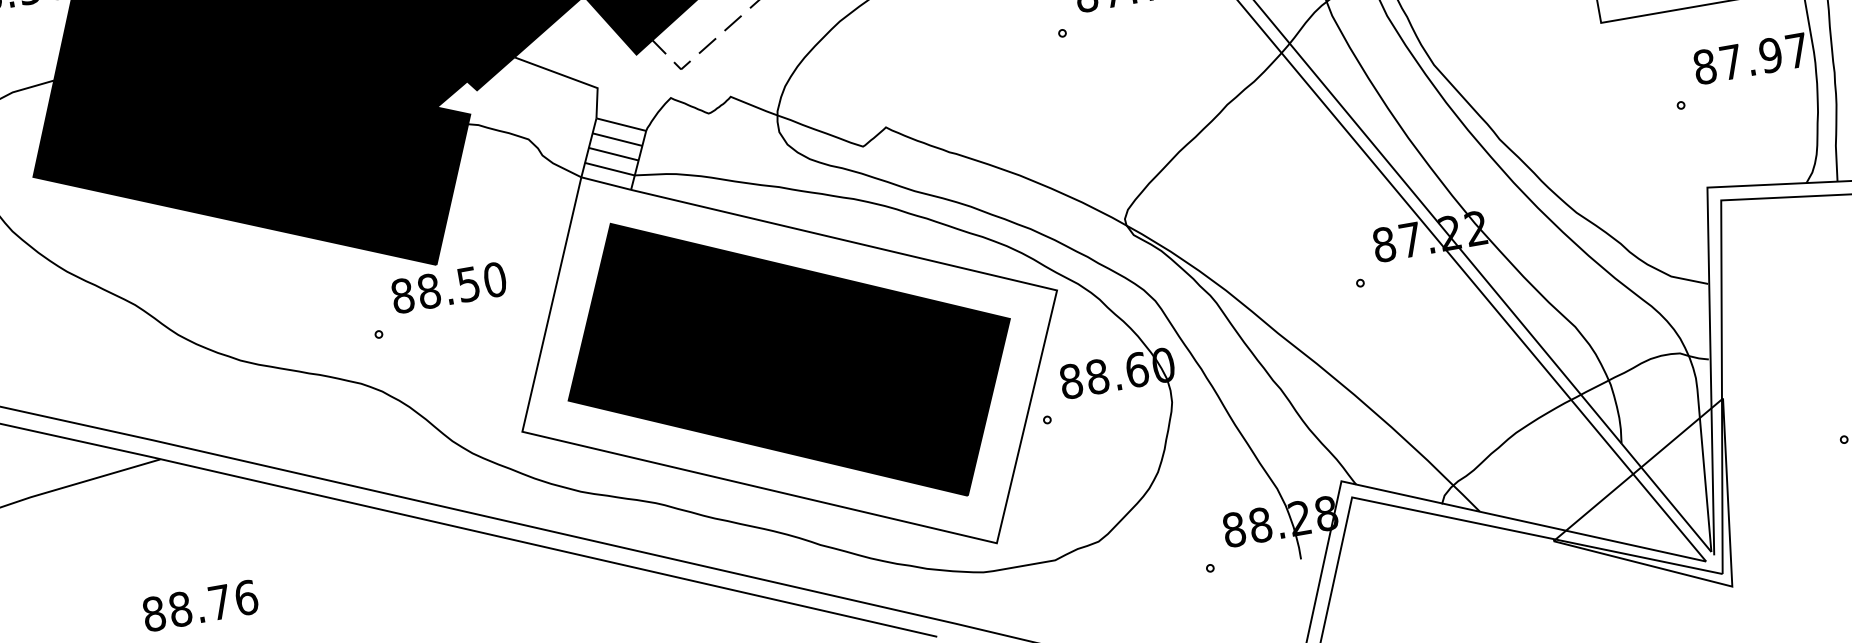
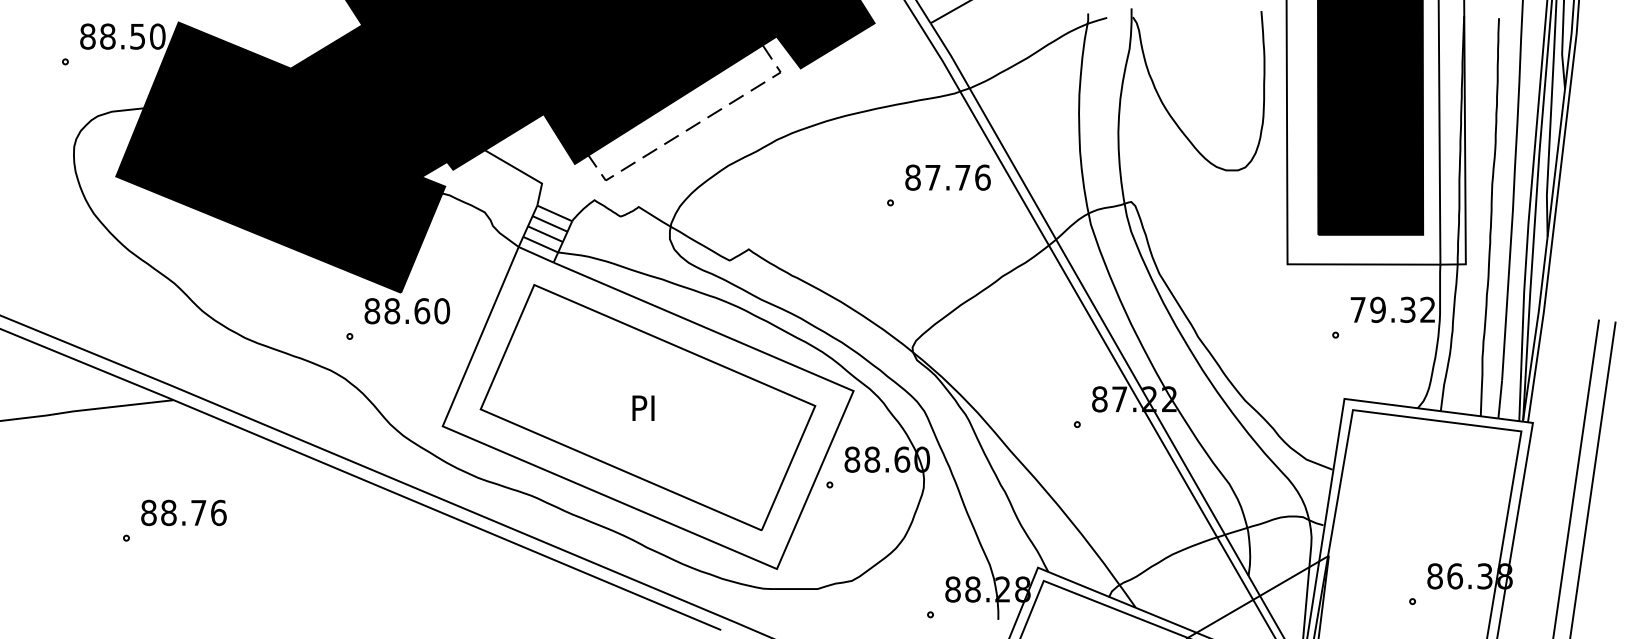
text: (1750, 58) -> (1392, 309), 87.97 -> 79.32
text: (469, 284) -> (422, 311), 88.50 -> 88.60
fill: (788, 359) -> (647, 407), removed

